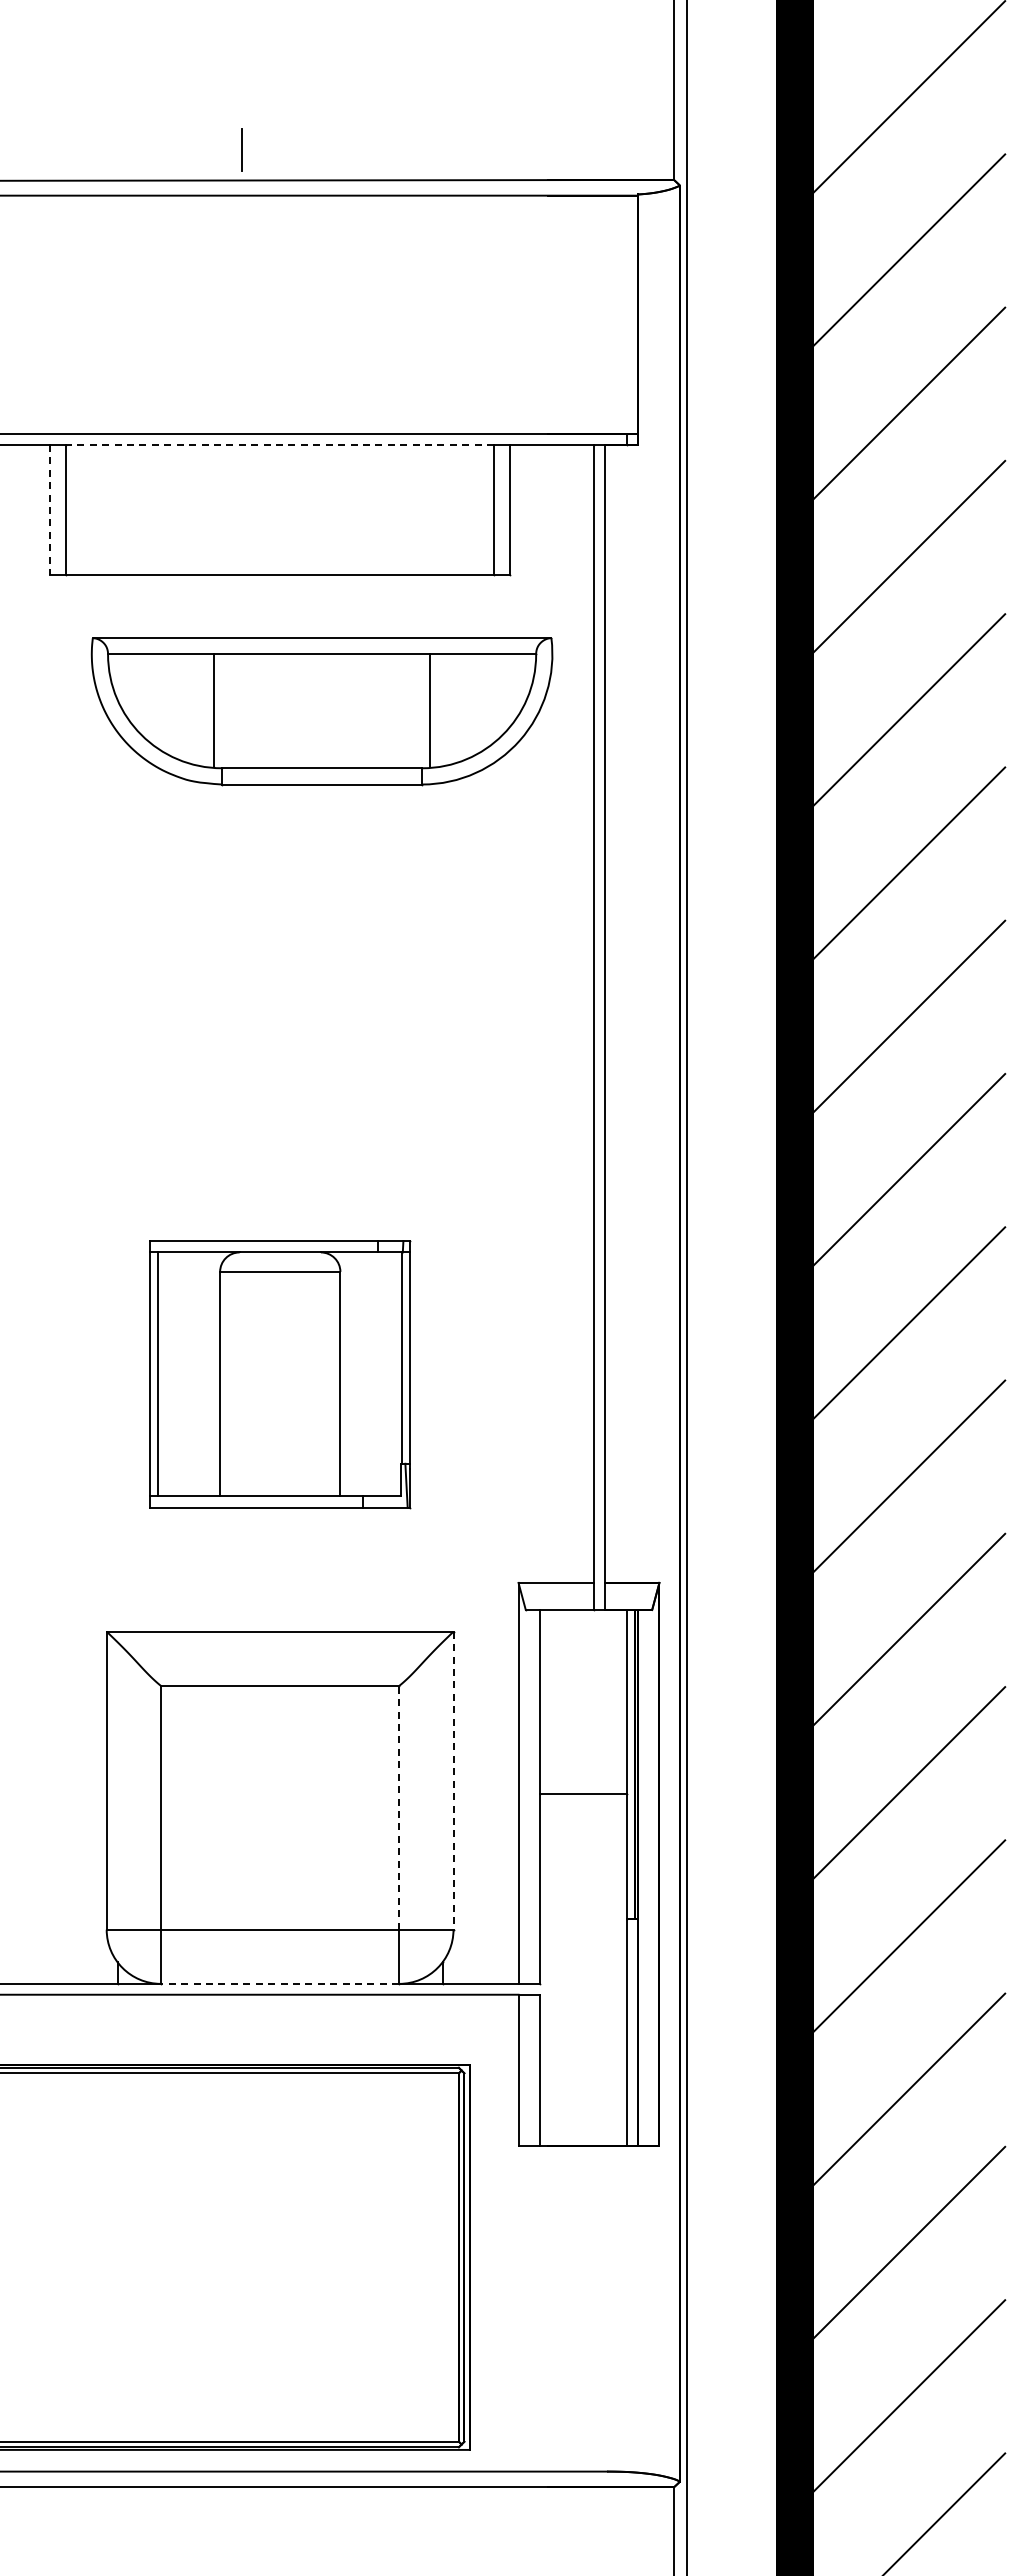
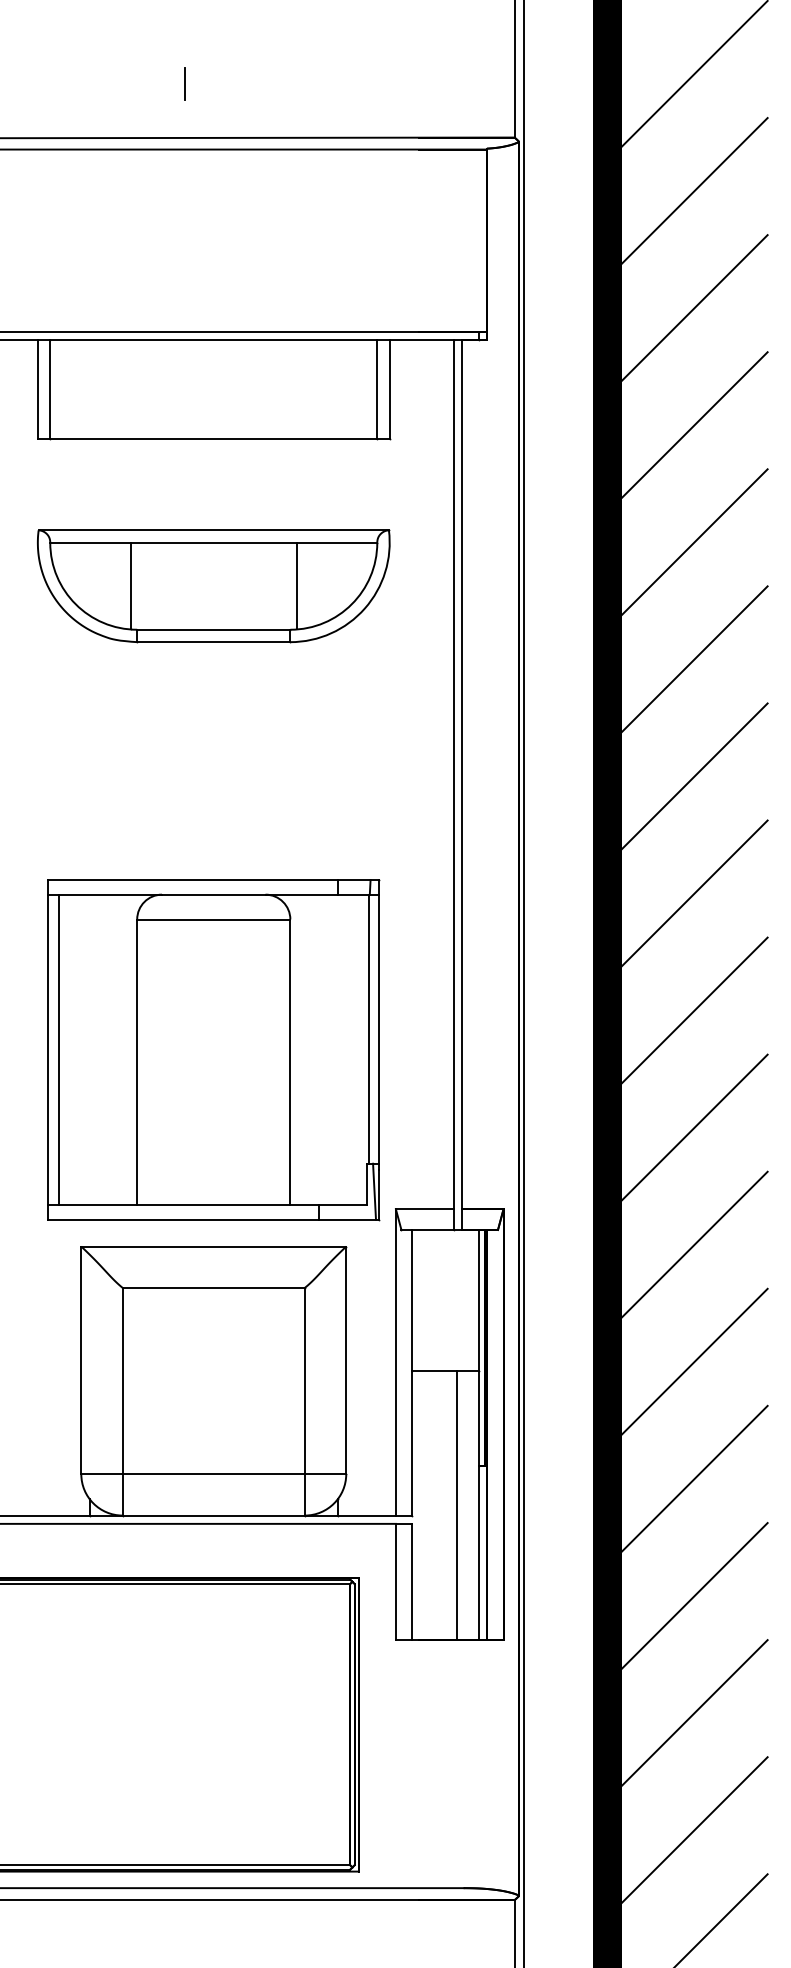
line: (241, 149) -> (184, 83), moved
line: (279, 444) -> (213, 339), dashed -> solid
line: (49, 510) -> (37, 390), dashed -> solid
part: (321, 711) -> (213, 586), moved
part: (280, 1374) -> (214, 1050), size x1.67
line: (453, 1781) -> (346, 1360), dashed -> solid
line: (399, 1807) -> (304, 1380), dashed -> solid
line: (598, 1970) -> (456, 1505), added
line: (279, 1983) -> (213, 1515), dashed -> solid

